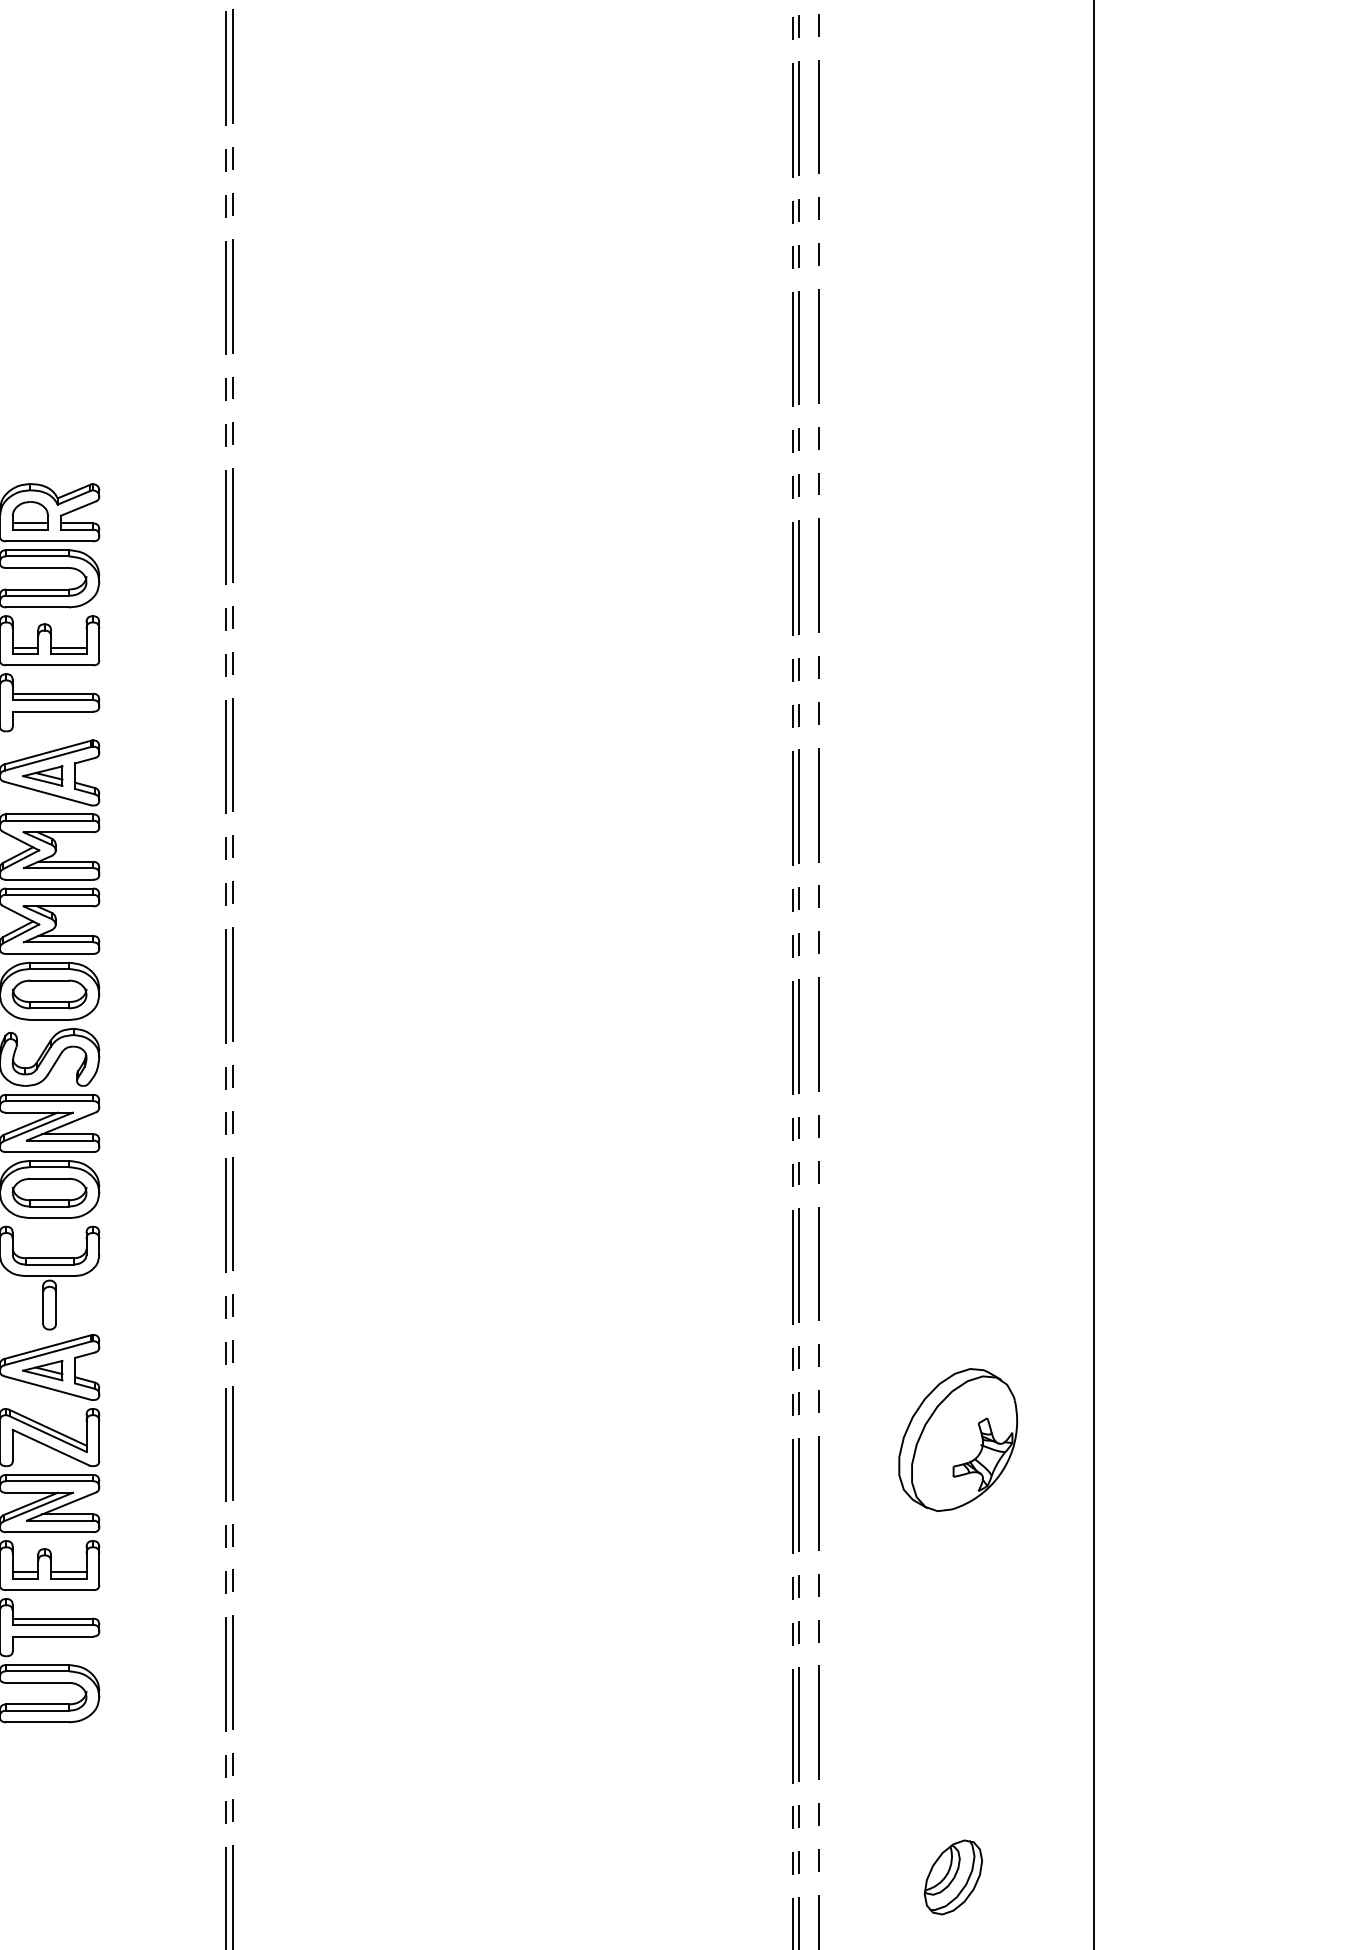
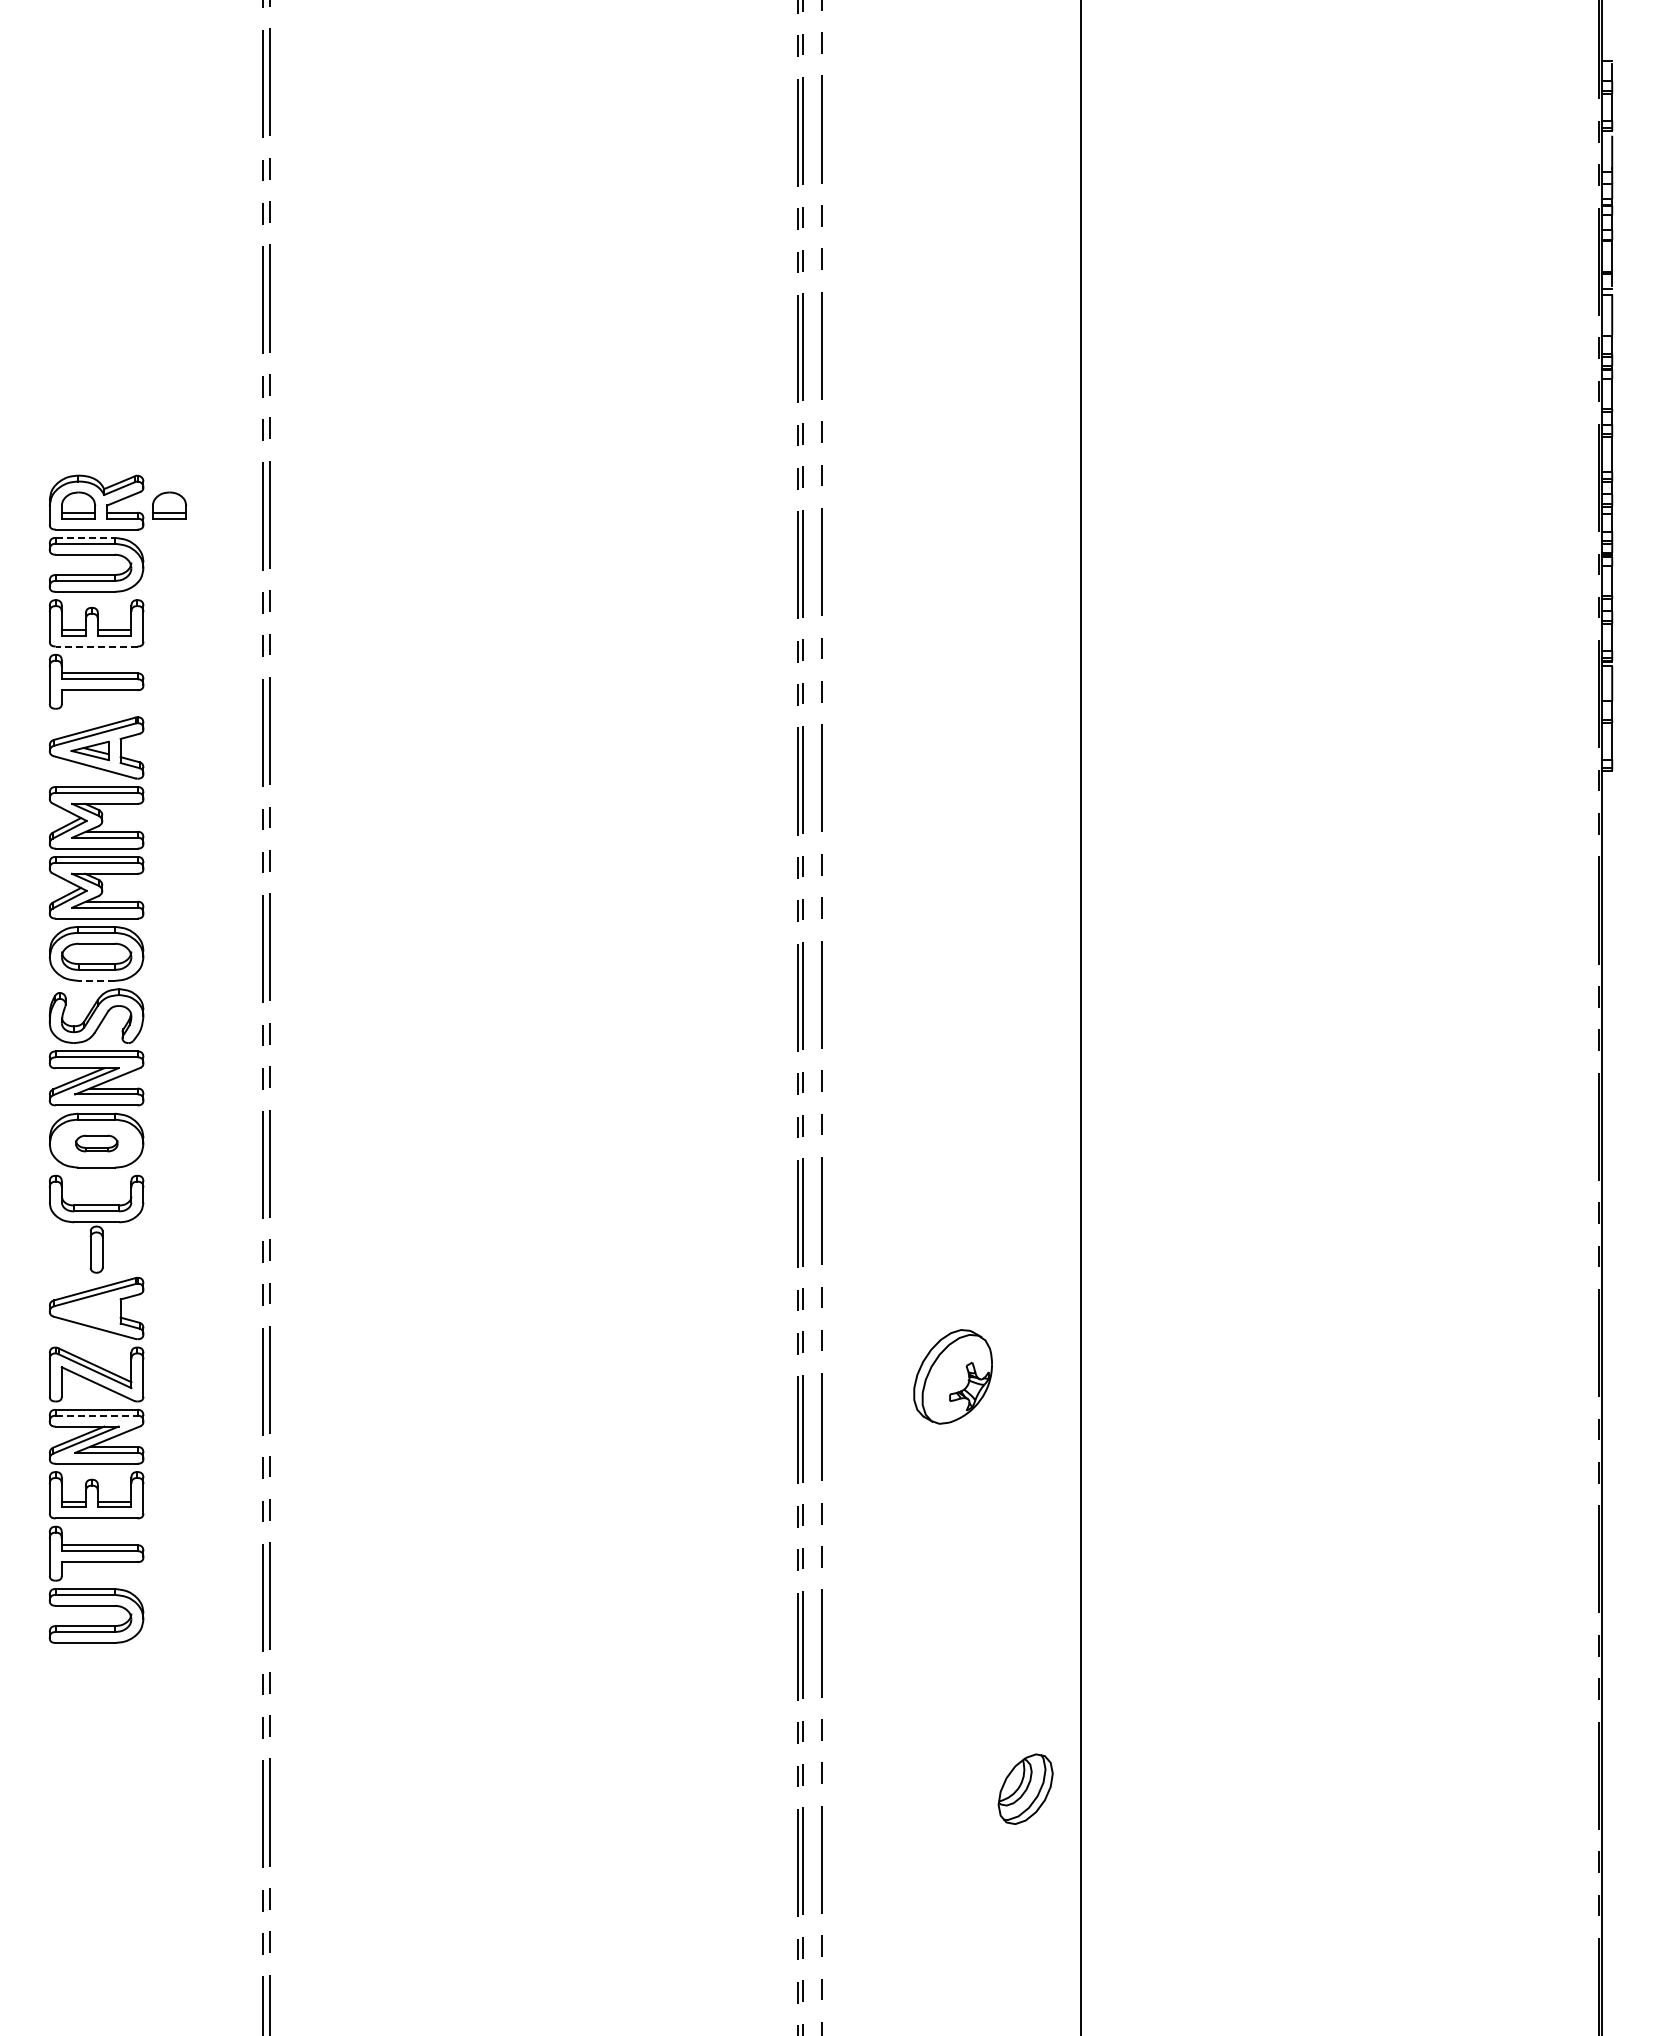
part: (126, 515) -> (169, 505), added
line: (37, 549) -> (85, 537), solid -> dashed
line: (49, 665) -> (96, 646), solid -> dashed
line: (49, 1019) -> (96, 980), solid -> dashed
part: (49, 1192) -> (96, 1143), size x0.6
part: (42, 1370) -> (89, 1311), removed
part: (957, 1439) -> (952, 1376), size x0.7
line: (49, 1481) -> (96, 1415), solid -> dashed
part: (953, 1876) -> (1025, 1788), moved

